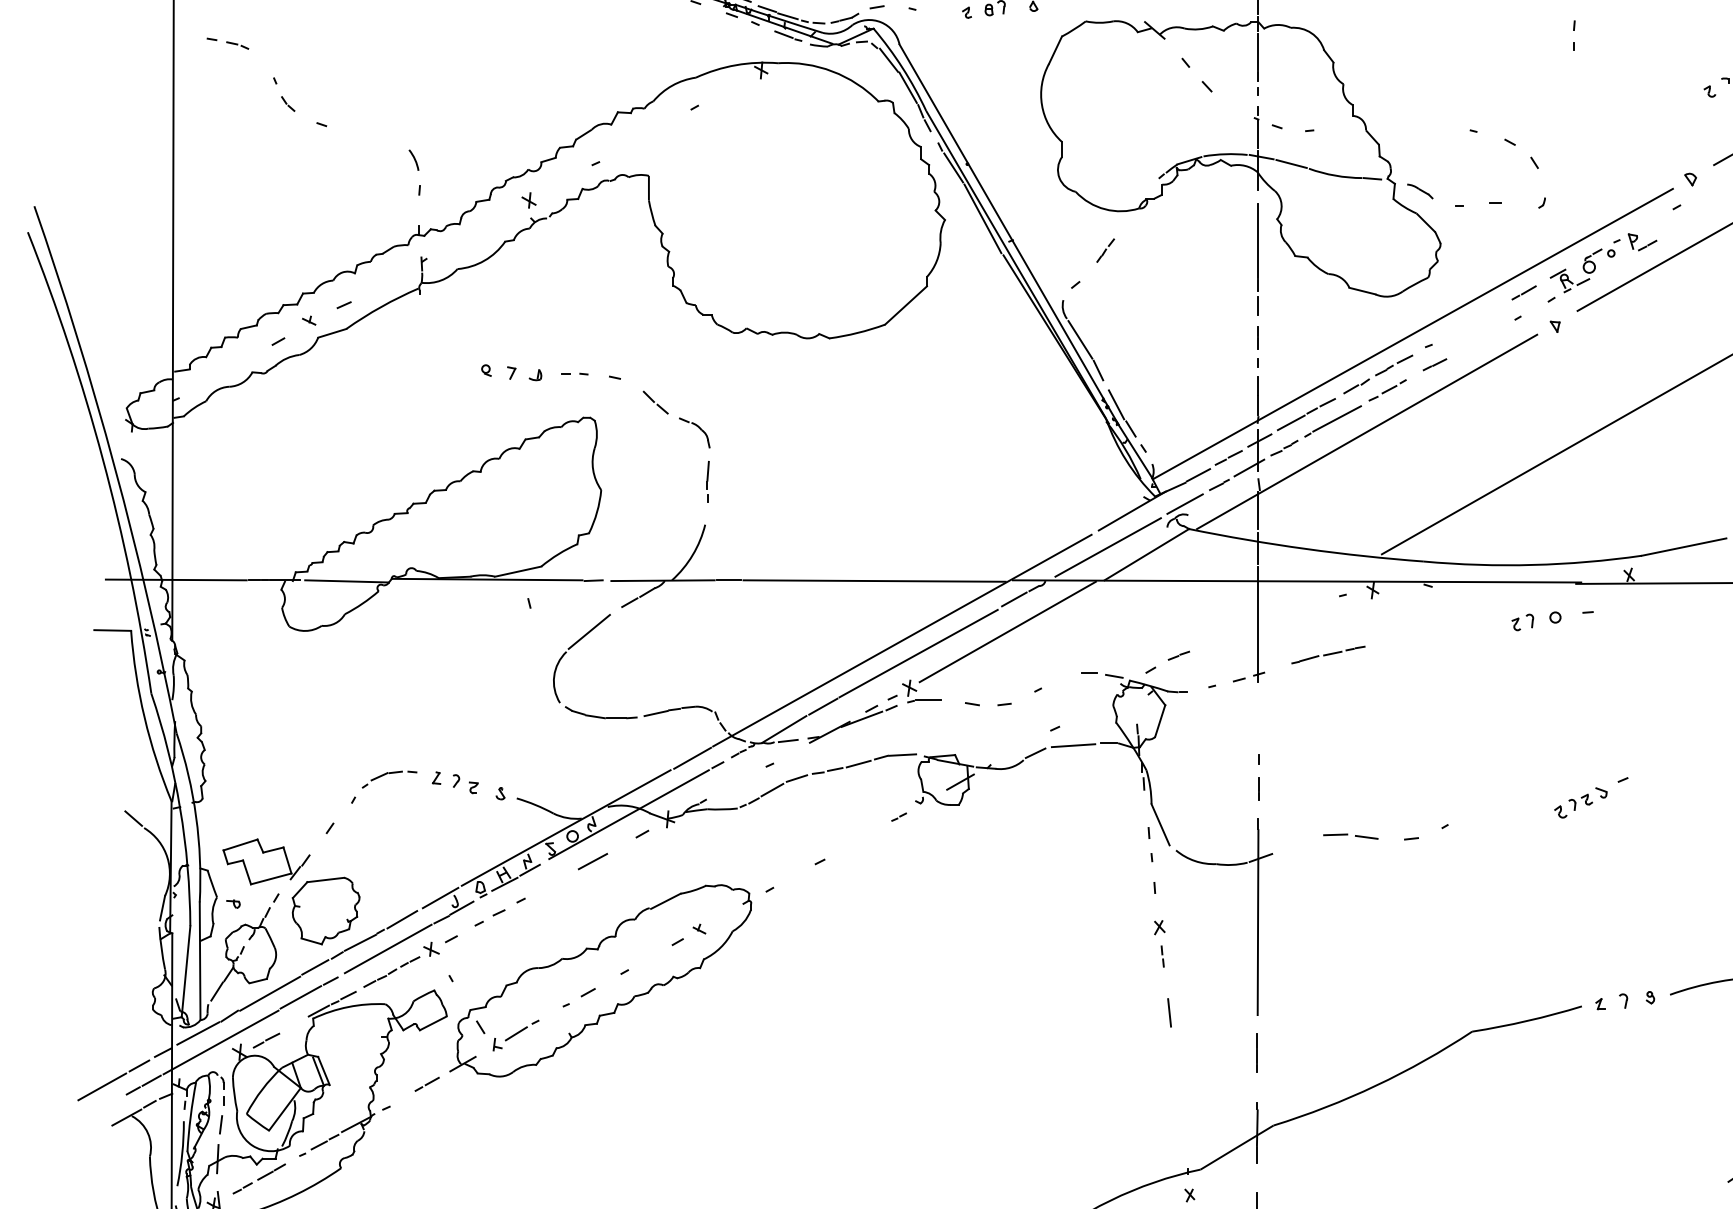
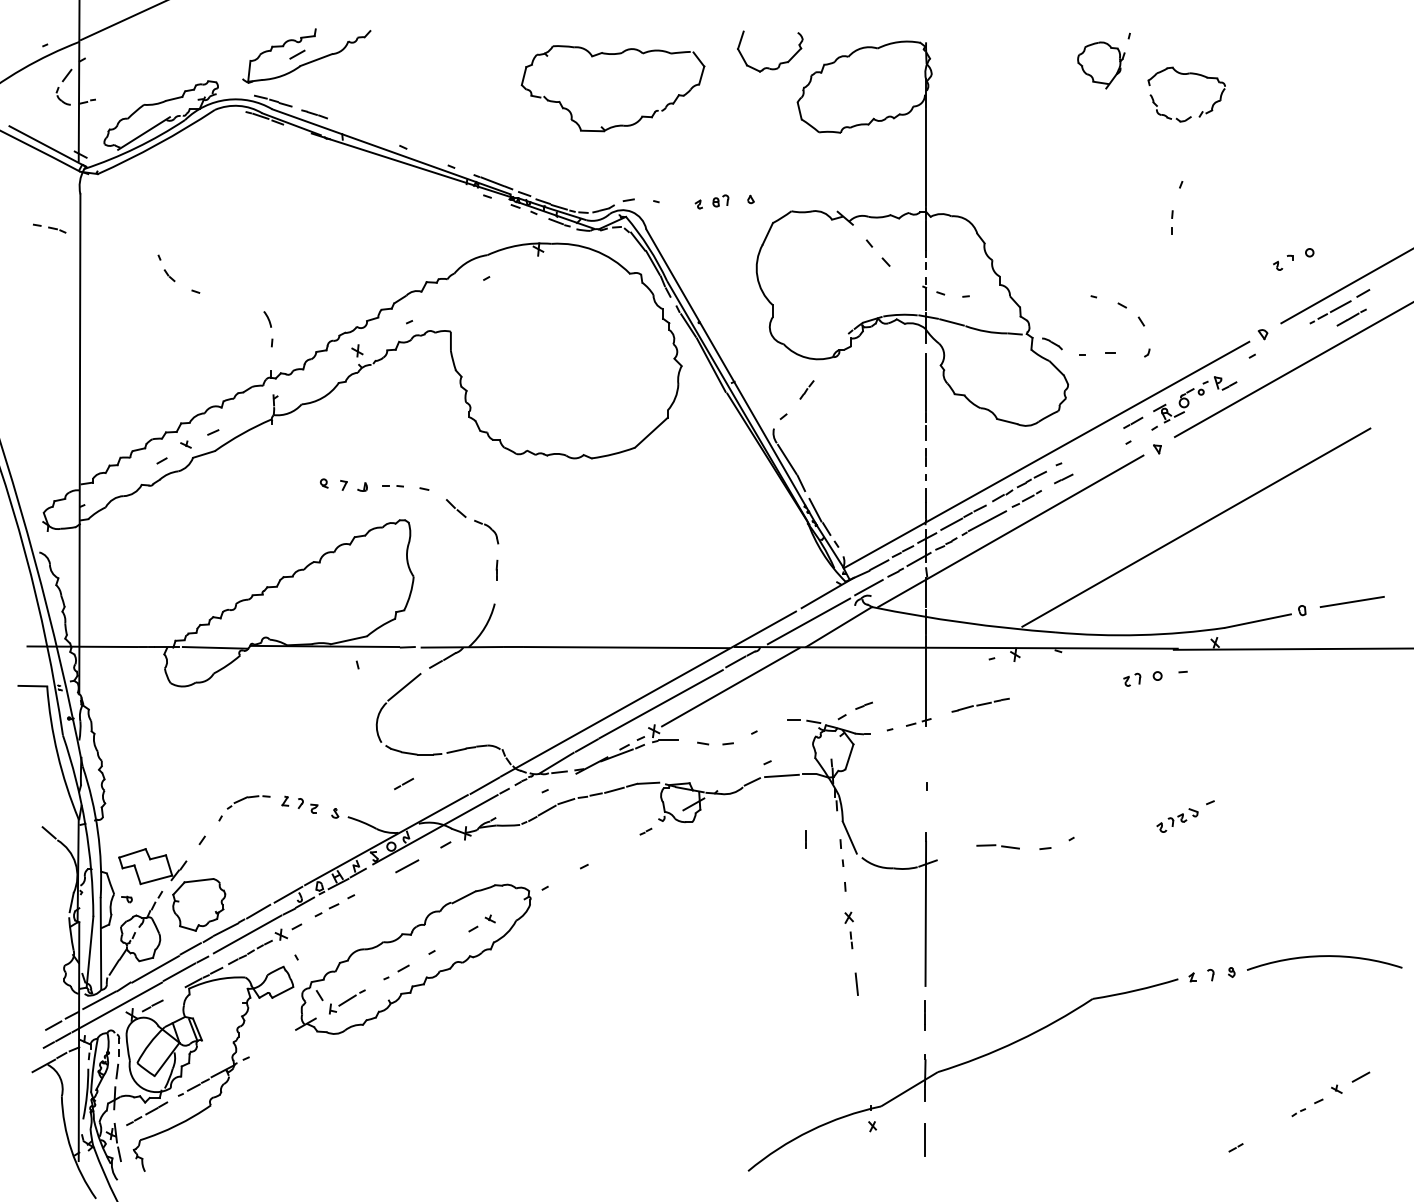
part: (227, 43) -> (49, 228), moved
part: (707, 480) -> (496, 569), size x0.6
line: (1258, 788) -> (805, 839), moved
line: (427, 1083) -> (404, 783), moved
line: (102, 1086) -> (24, 1041), removed

